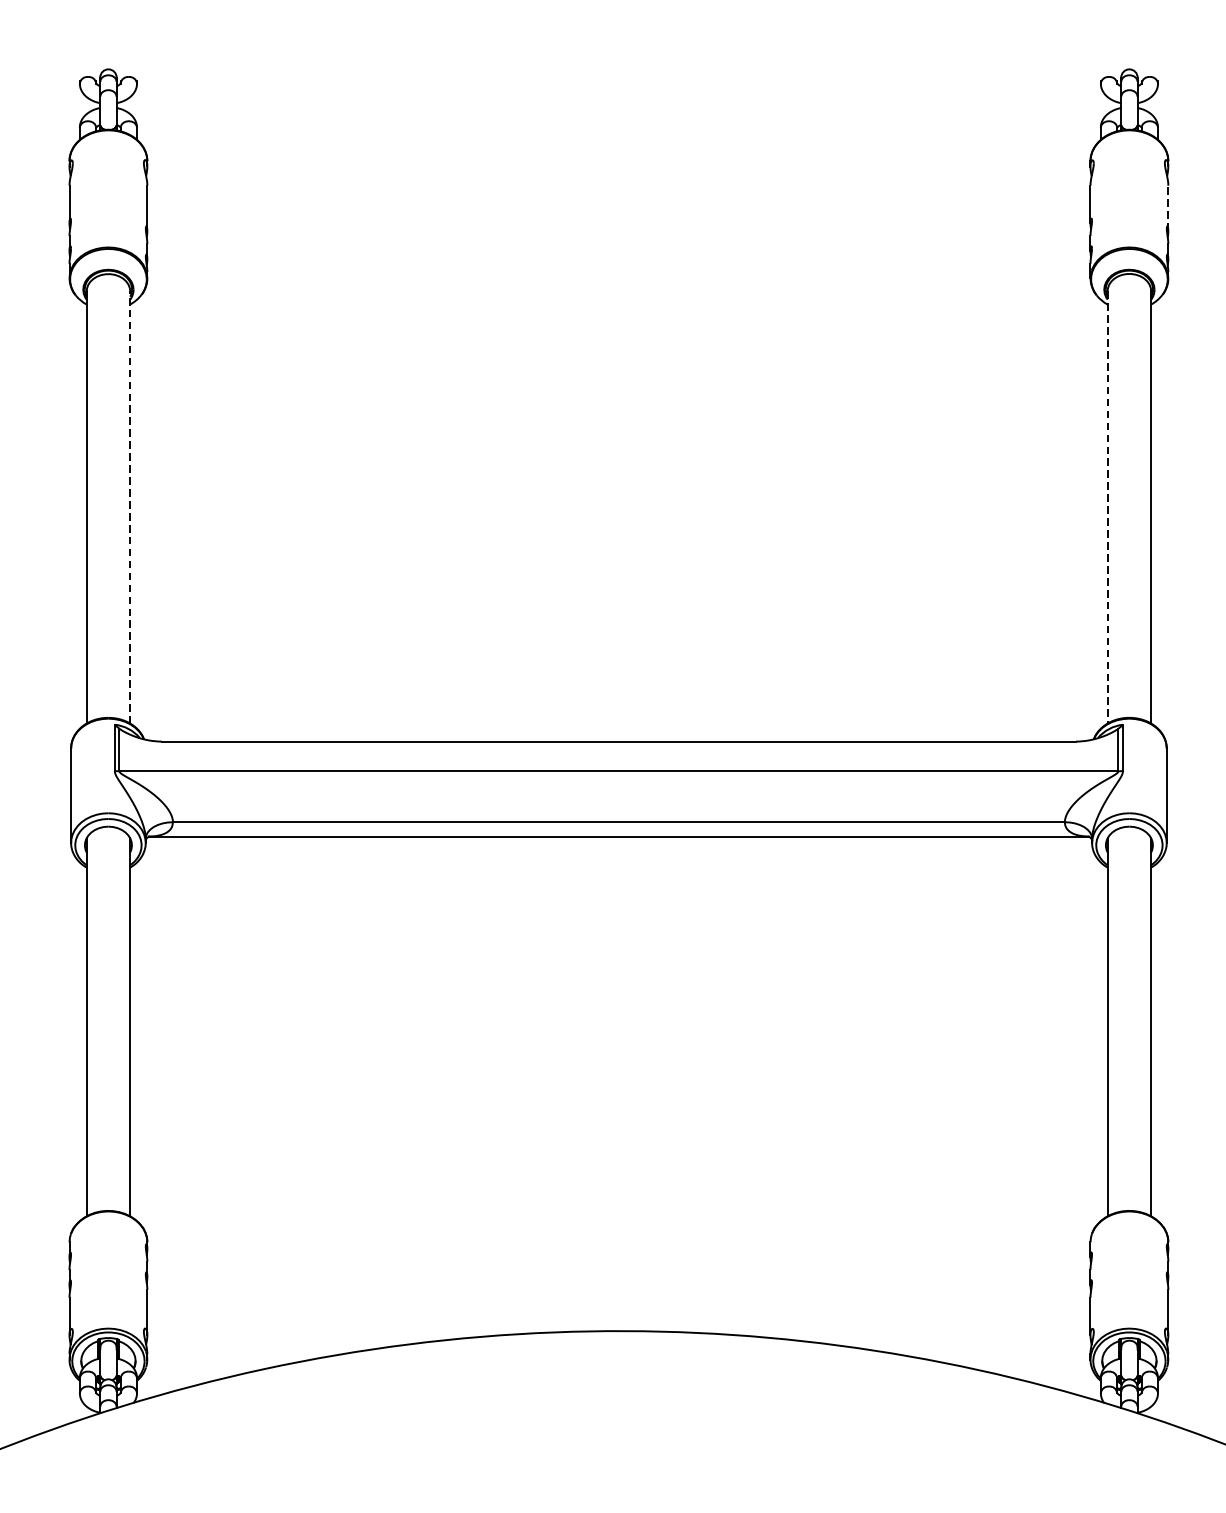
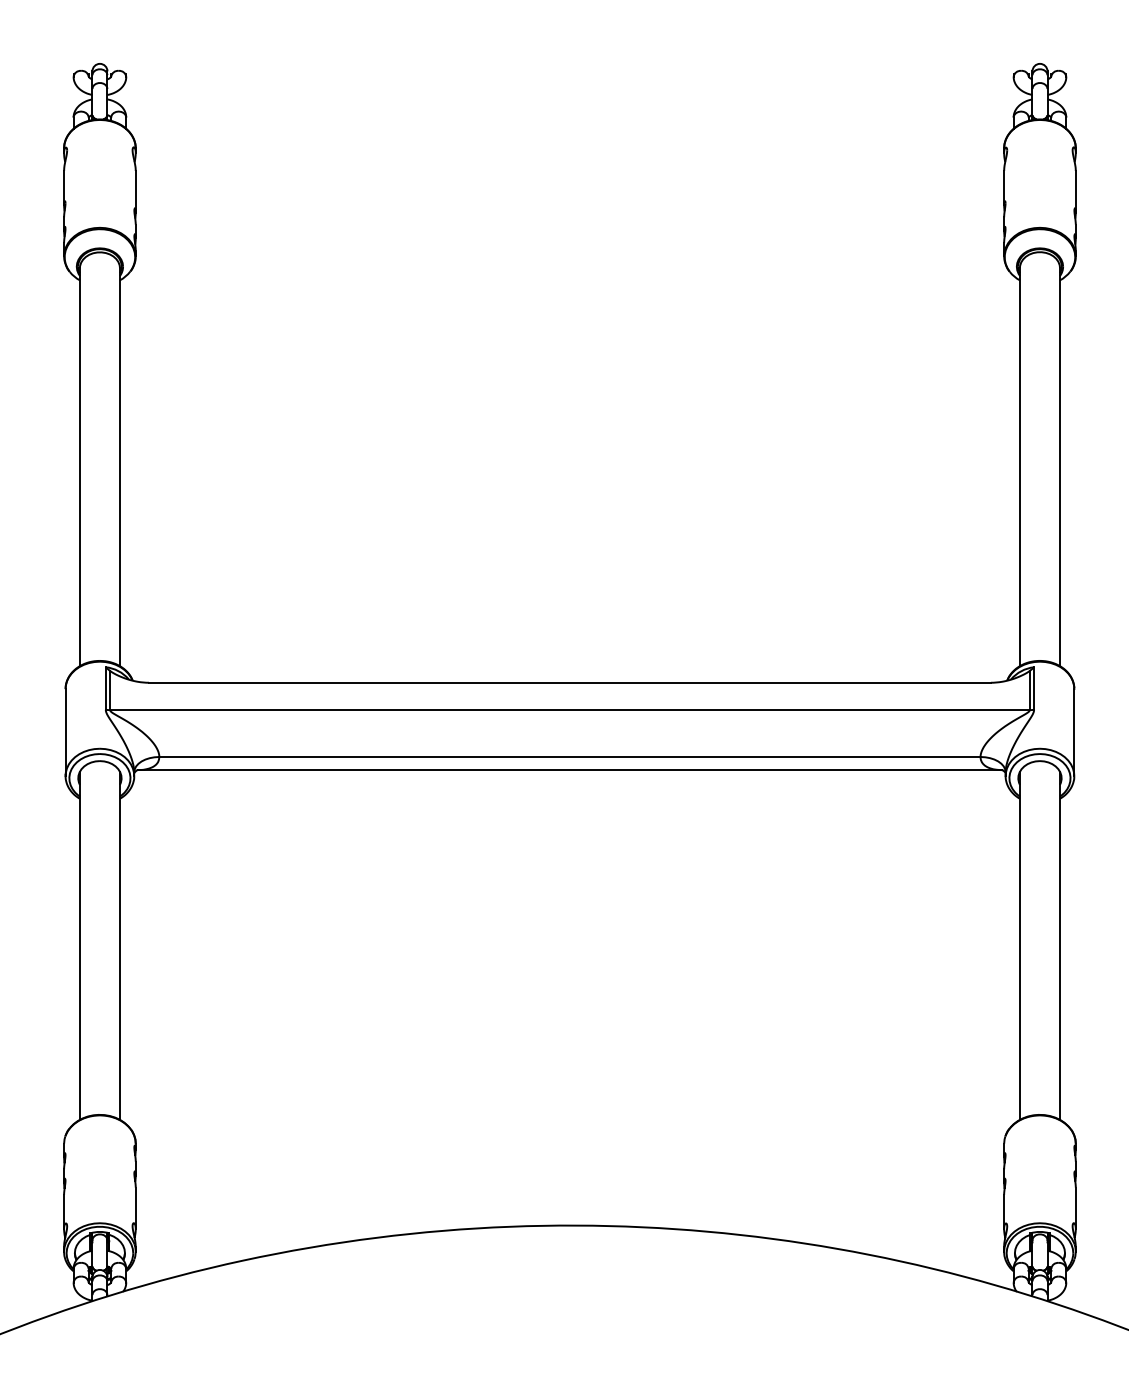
line: (1167, 208) -> (1075, 191), dashed -> solid
line: (130, 506) -> (120, 466), dashed -> solid
line: (1107, 507) -> (1019, 467), dashed -> solid

